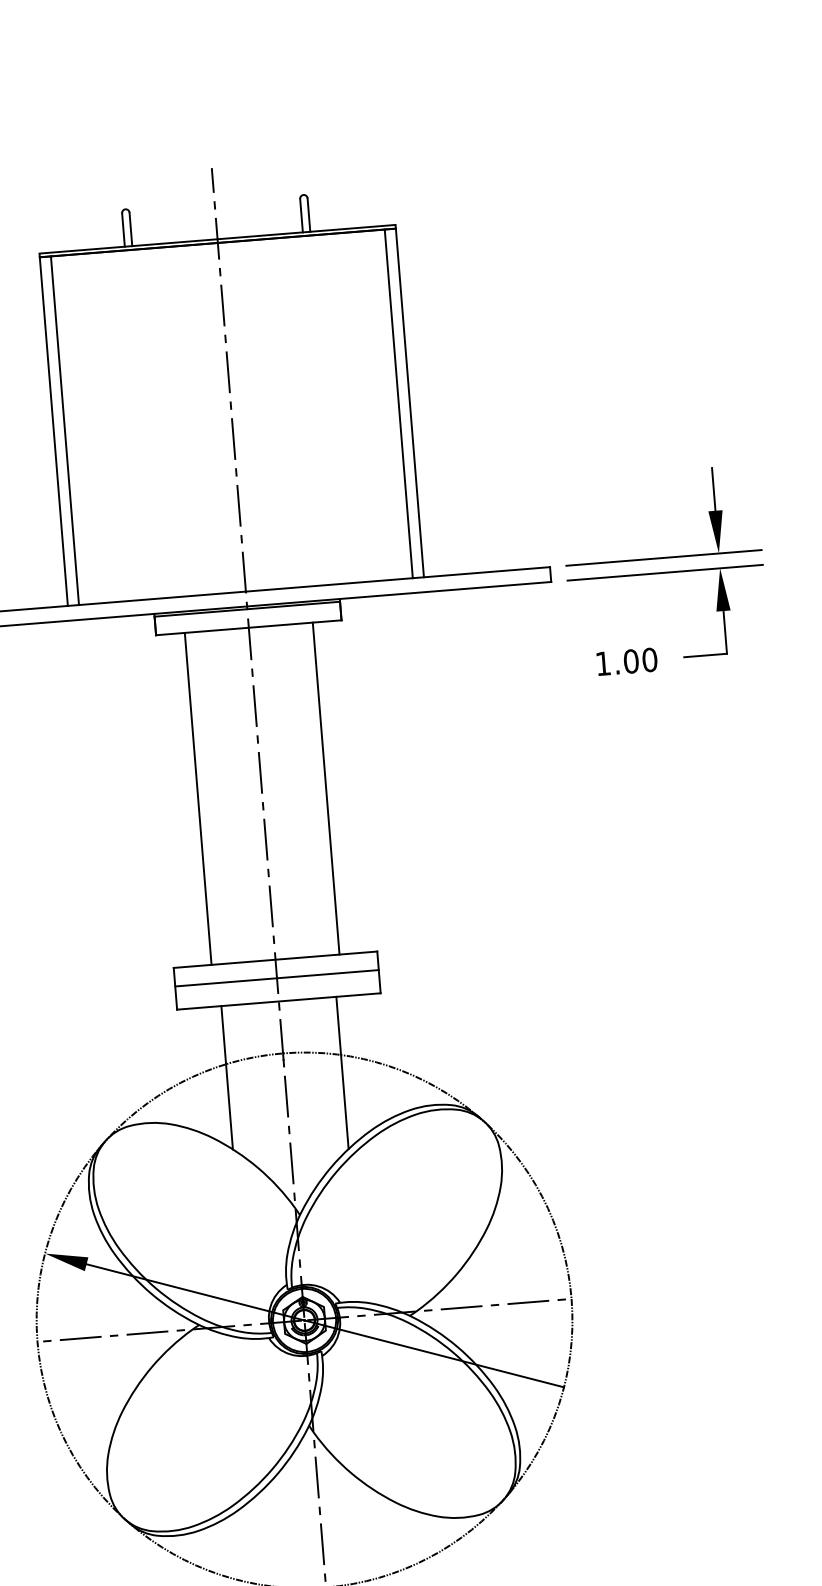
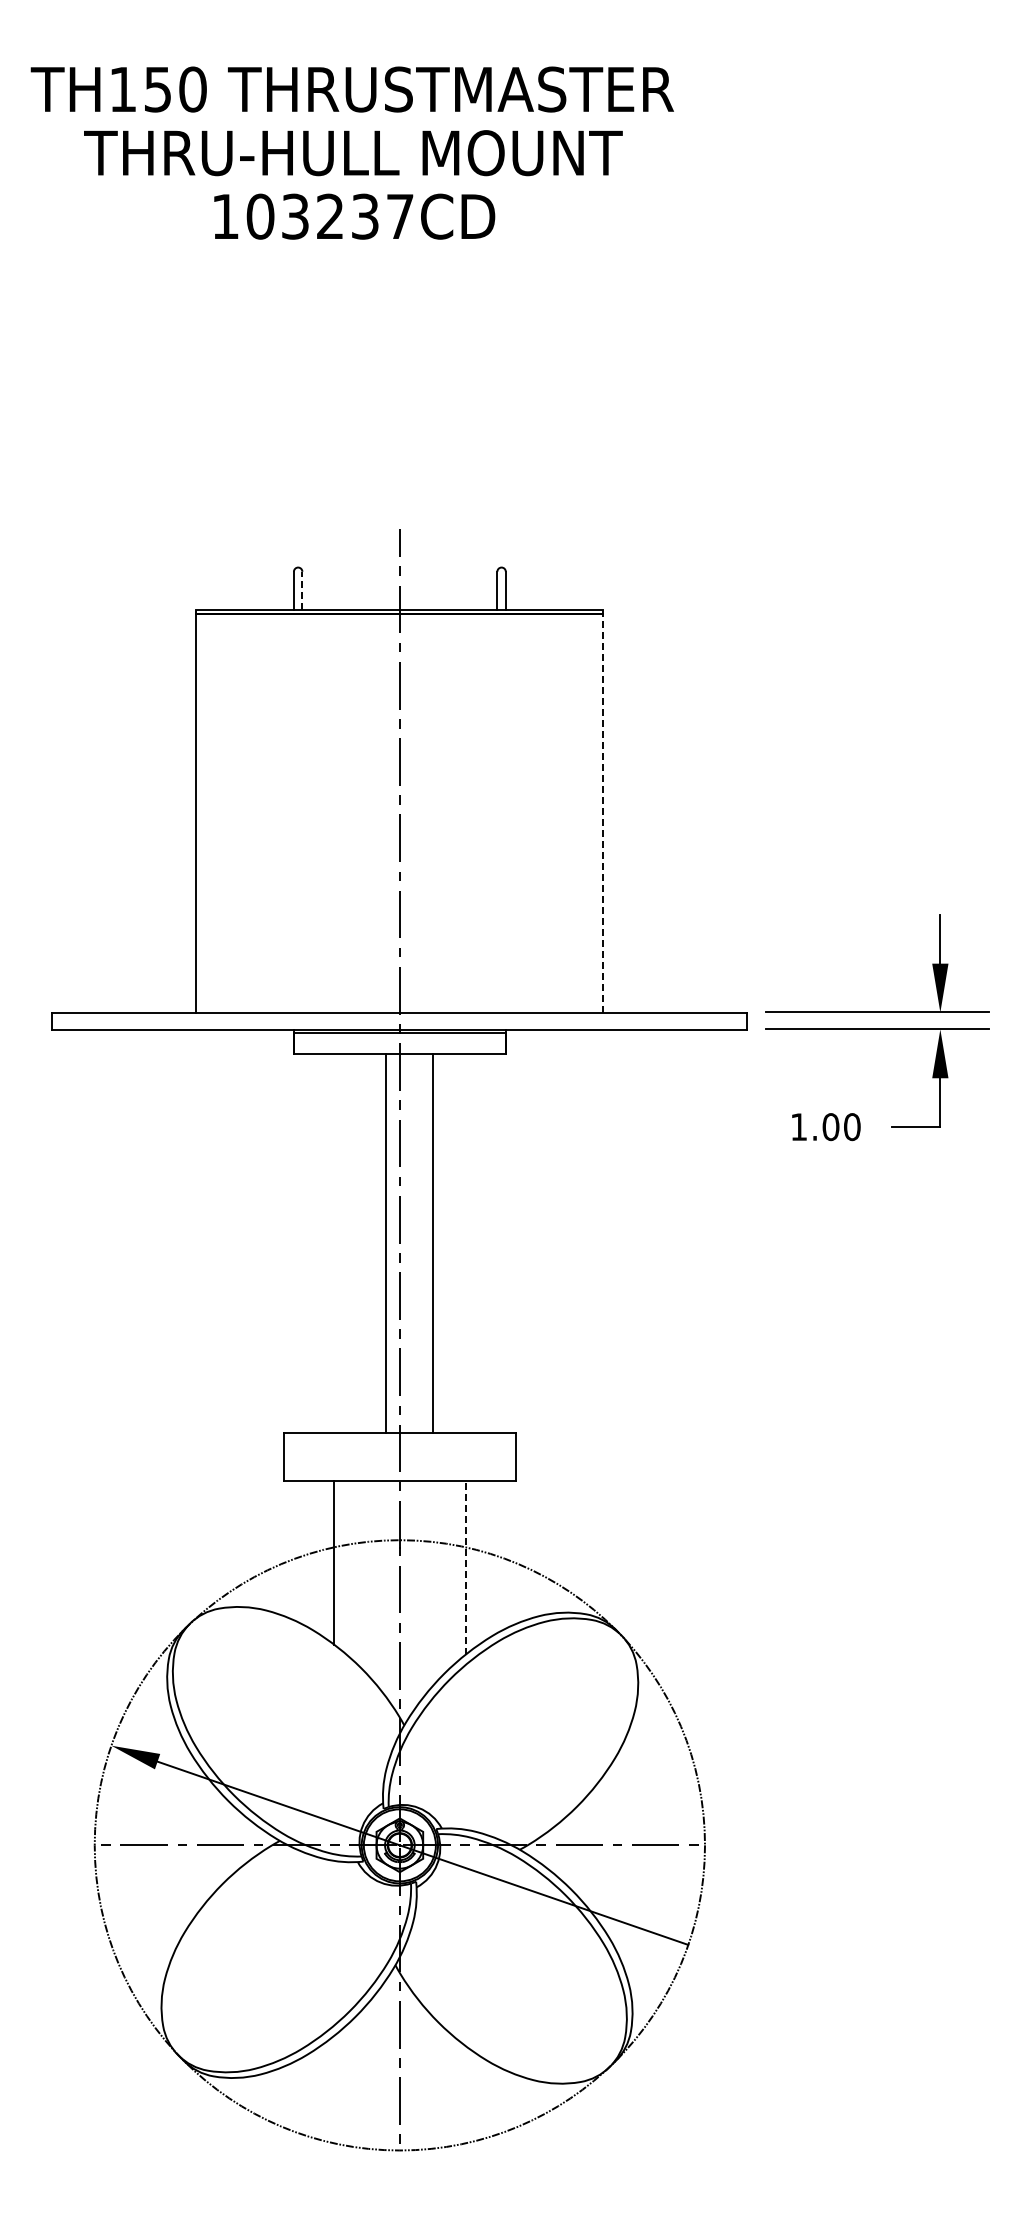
line: (130, 229) -> (302, 590), solid -> dashed
line: (410, 402) -> (603, 812), solid -> dashed
line: (398, 403) -> (590, 813), removed
line: (65, 430) -> (209, 813), removed
line: (325, 788) -> (432, 1243), moved
line: (197, 798) -> (385, 1243), moved
line: (276, 978) -> (399, 1454), removed
line: (342, 1072) -> (465, 1567), solid -> dashed

